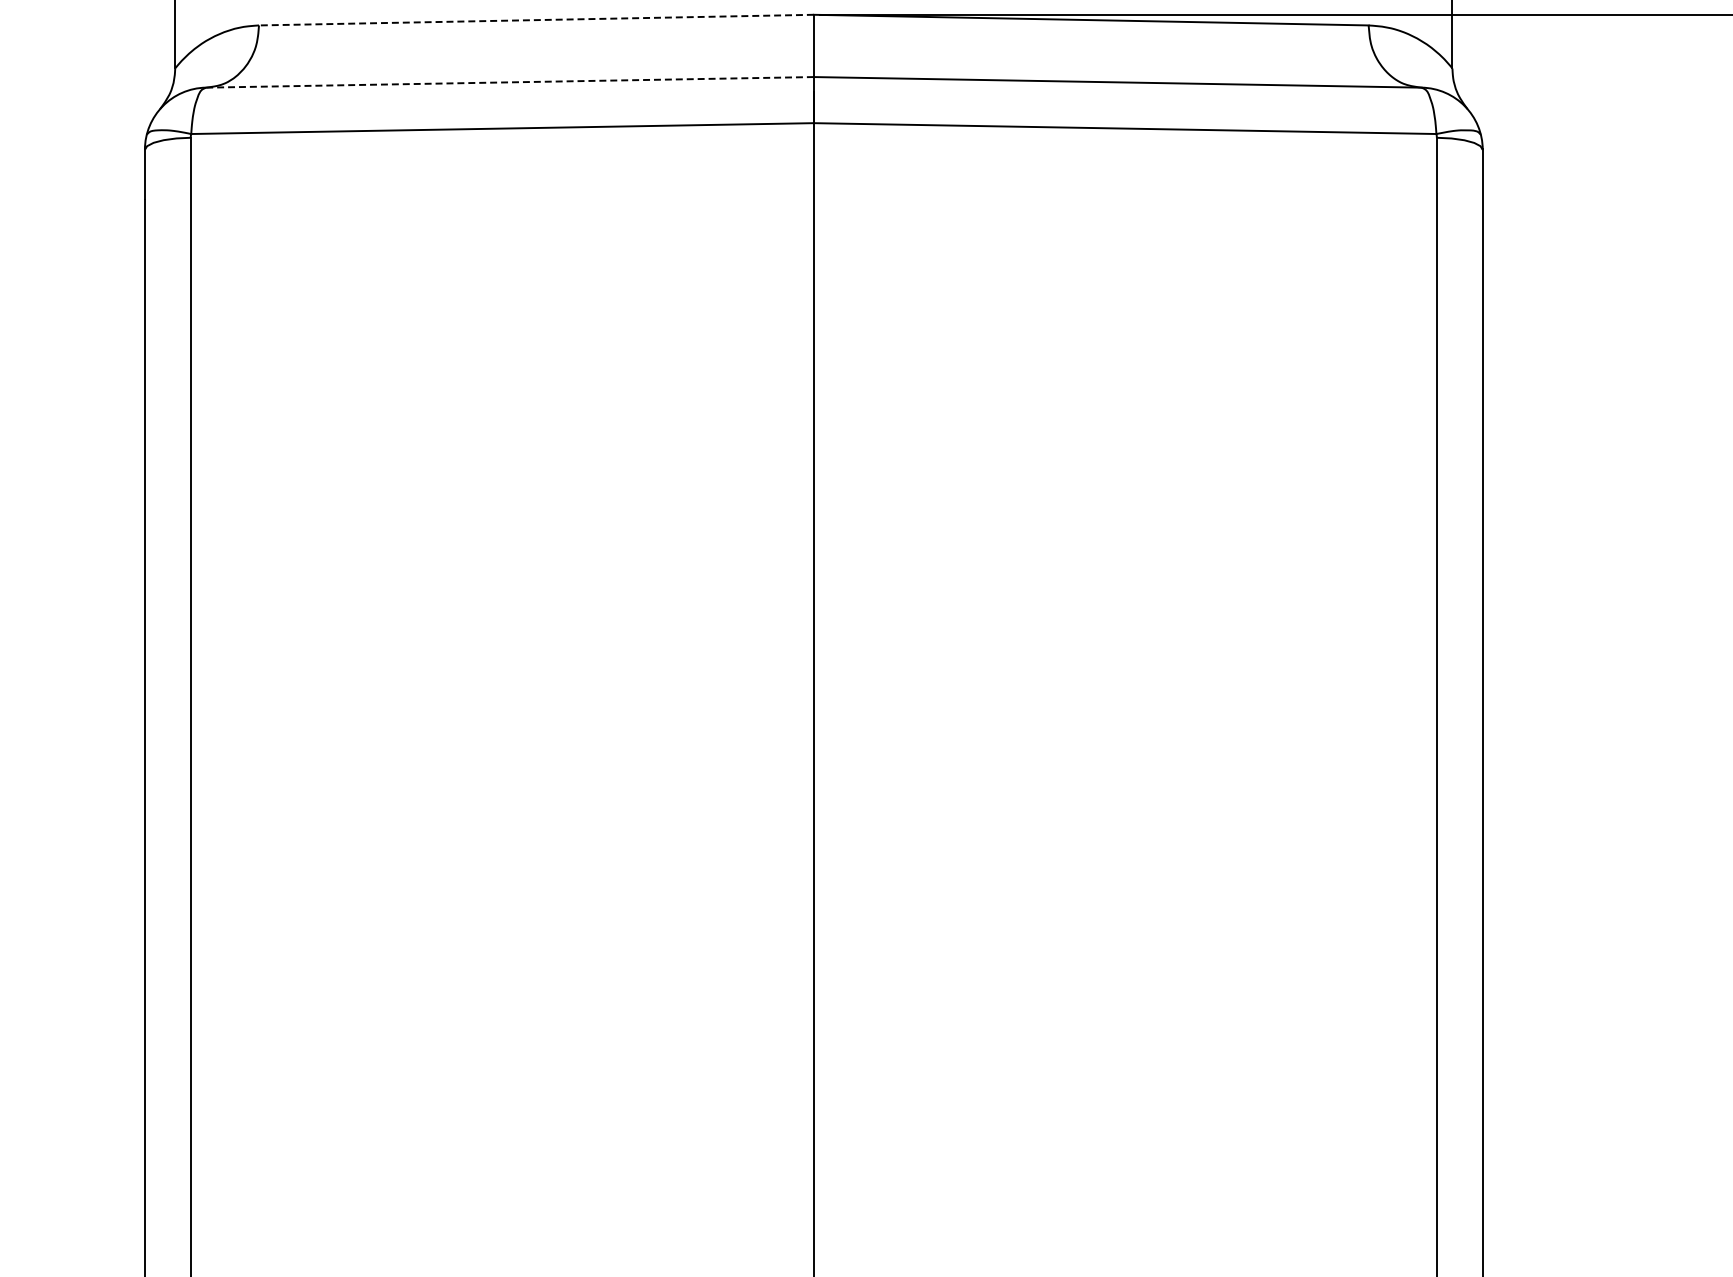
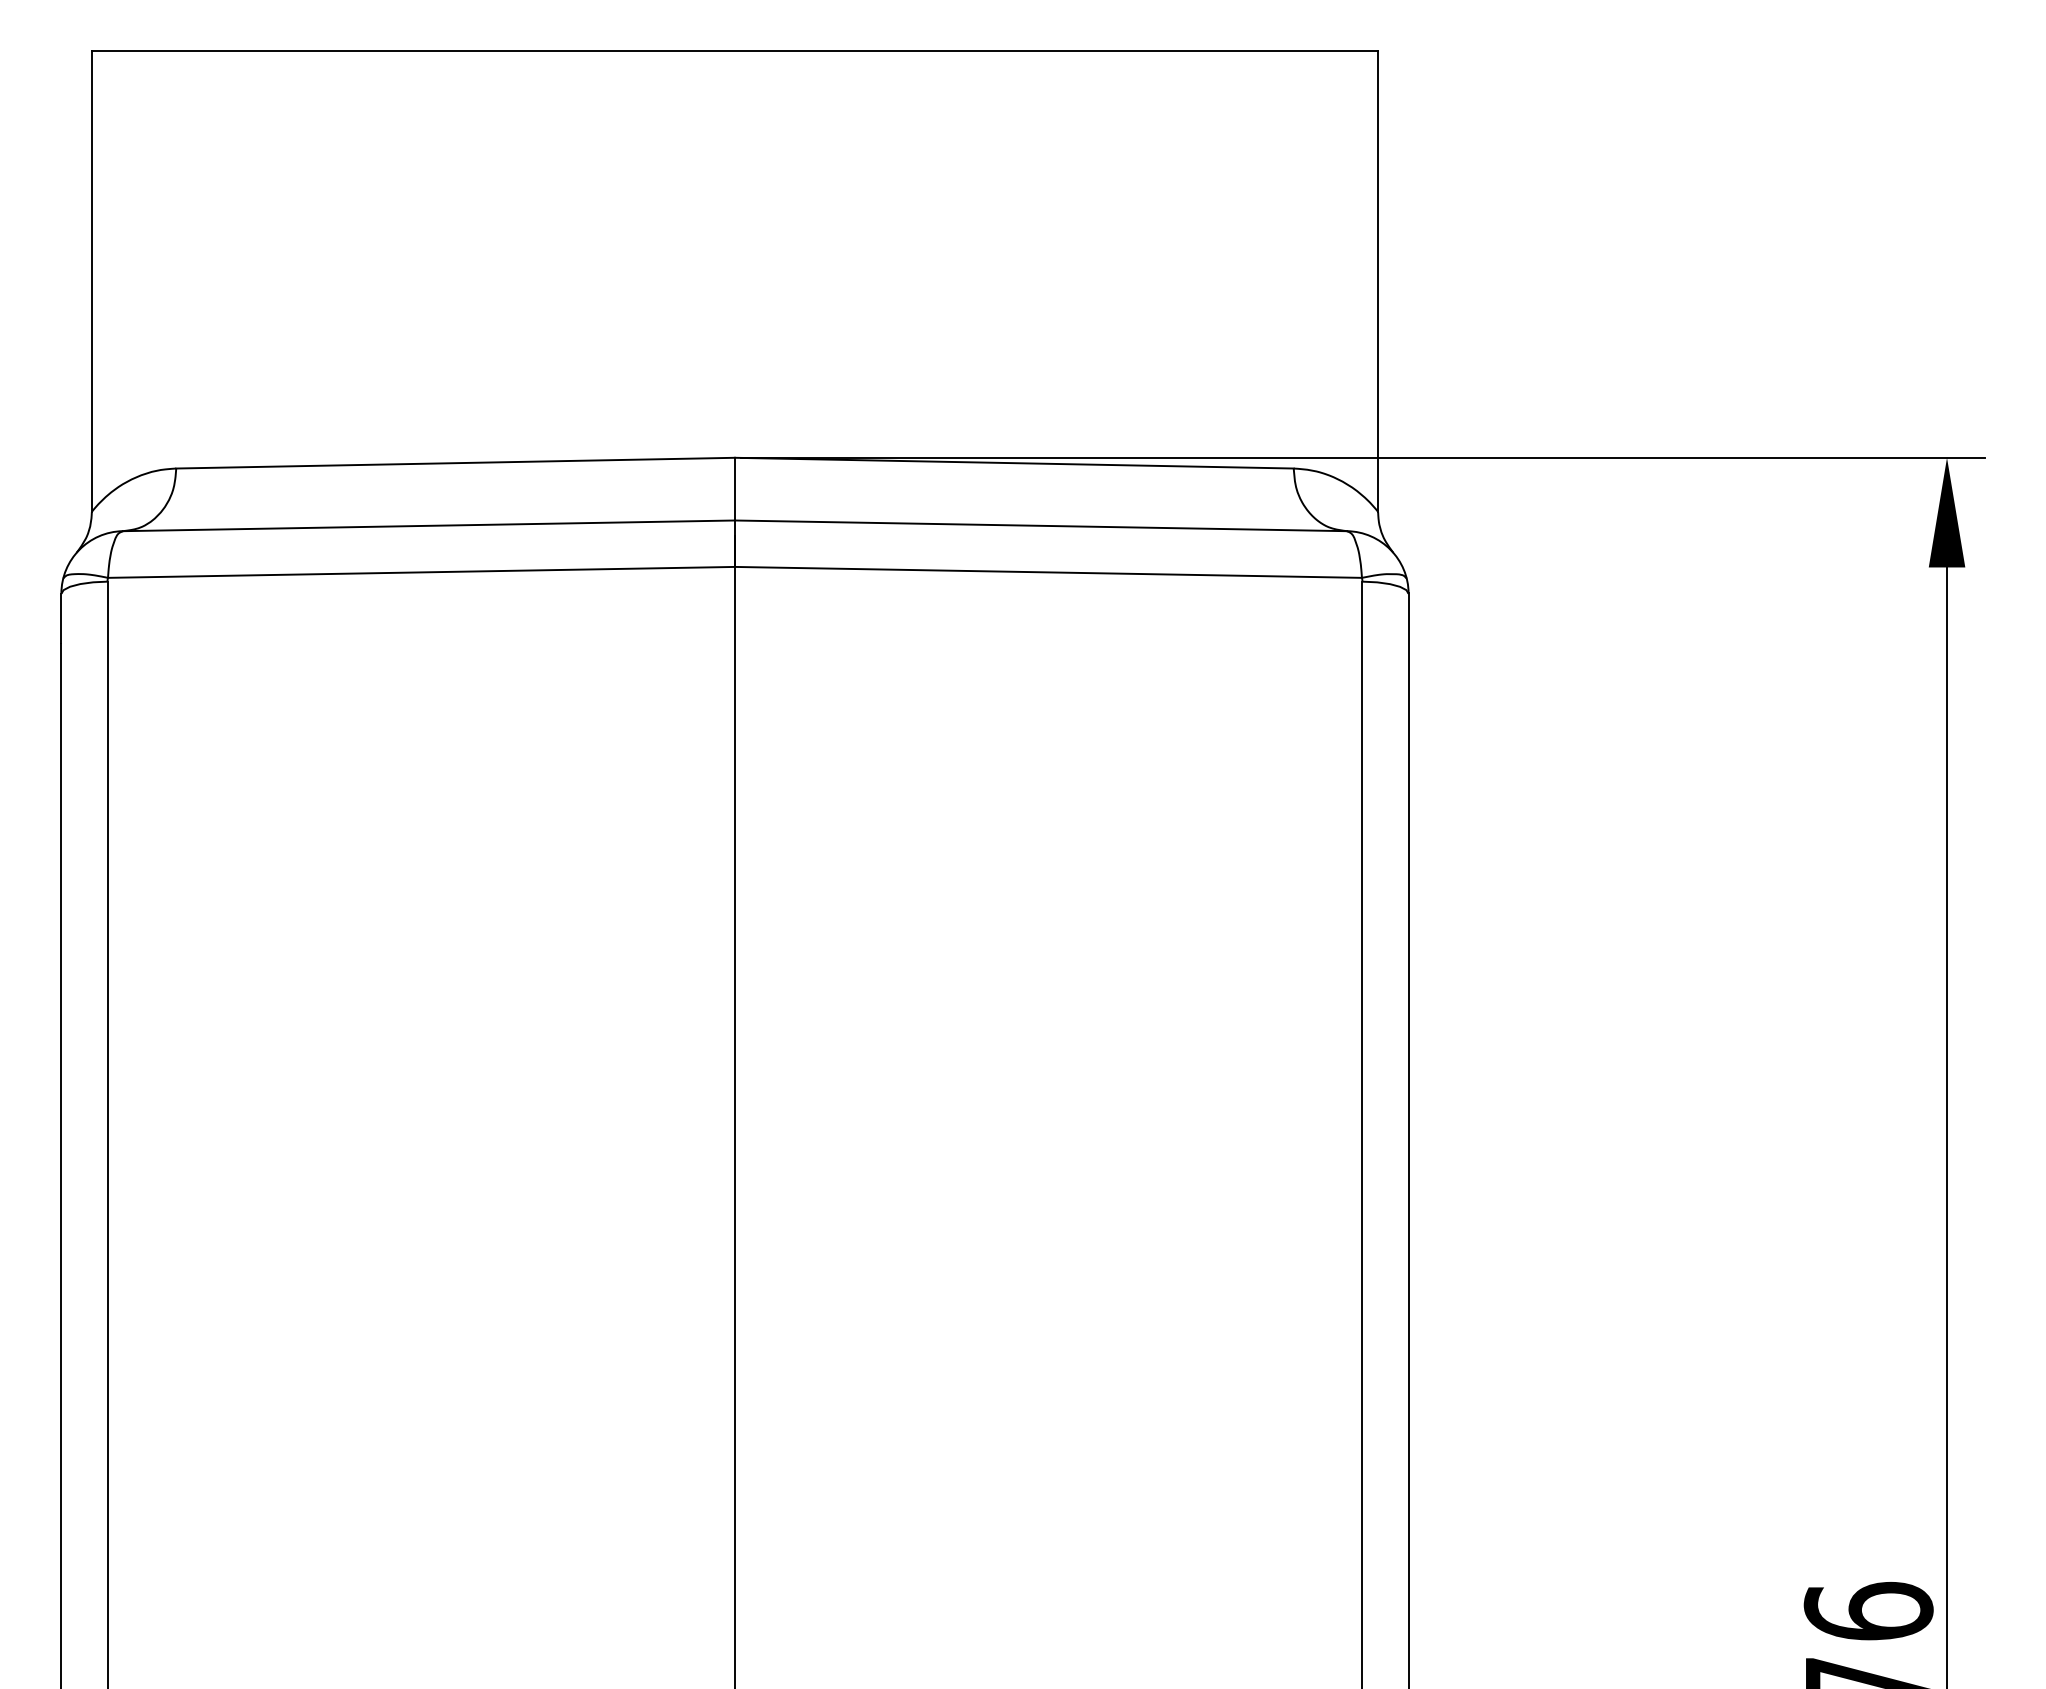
line: (536, 20) -> (455, 463), dashed -> solid
line: (509, 82) -> (428, 525), dashed -> solid

